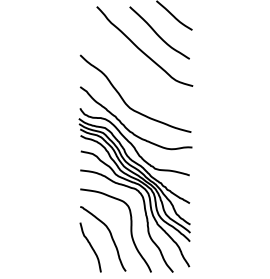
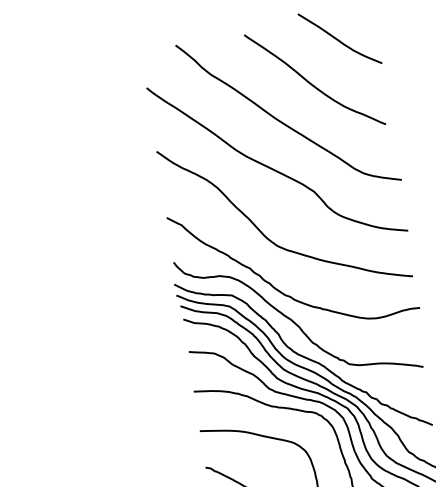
curve: (133, 70) -> (272, 166), added

